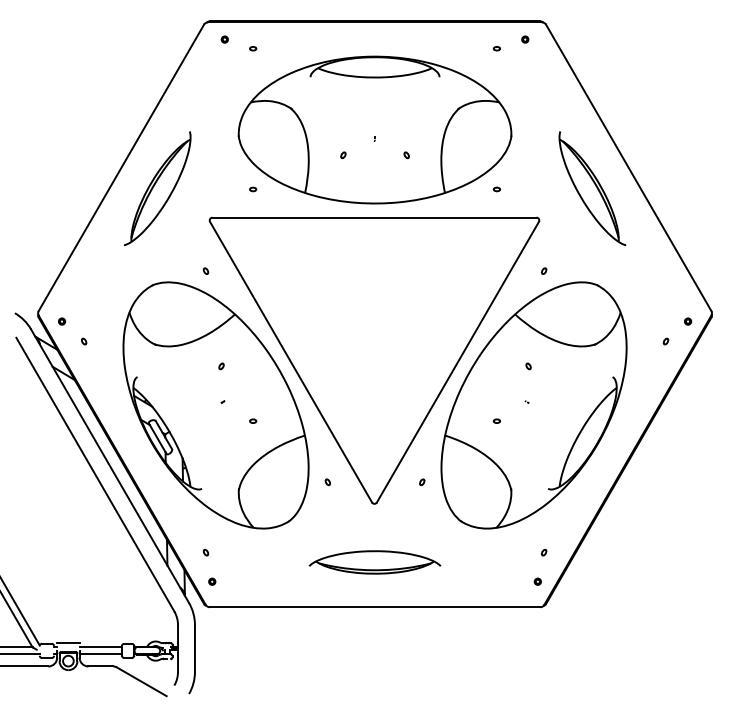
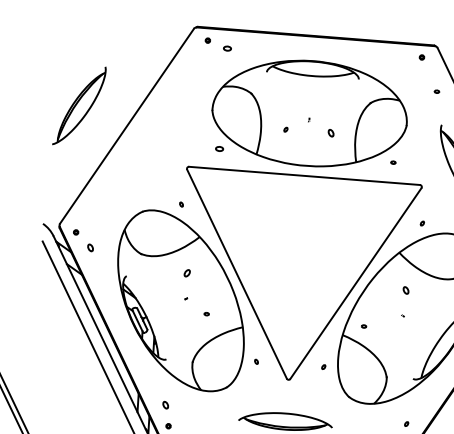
part: (253, 48) -> (227, 48), size x1.6
part: (496, 48) -> (436, 91), moved
part: (406, 155) -> (330, 133), size x1.6
part: (157, 188) -> (79, 105), moved
part: (253, 189) -> (219, 149), size x1.6
part: (84, 341) -> (91, 247), size x1.6
part: (221, 366) -> (187, 273), size x1.6
part: (528, 366) -> (405, 290), size x1.6
part: (496, 420) -> (363, 325), moved
part: (205, 552) -> (165, 405), size x1.6

